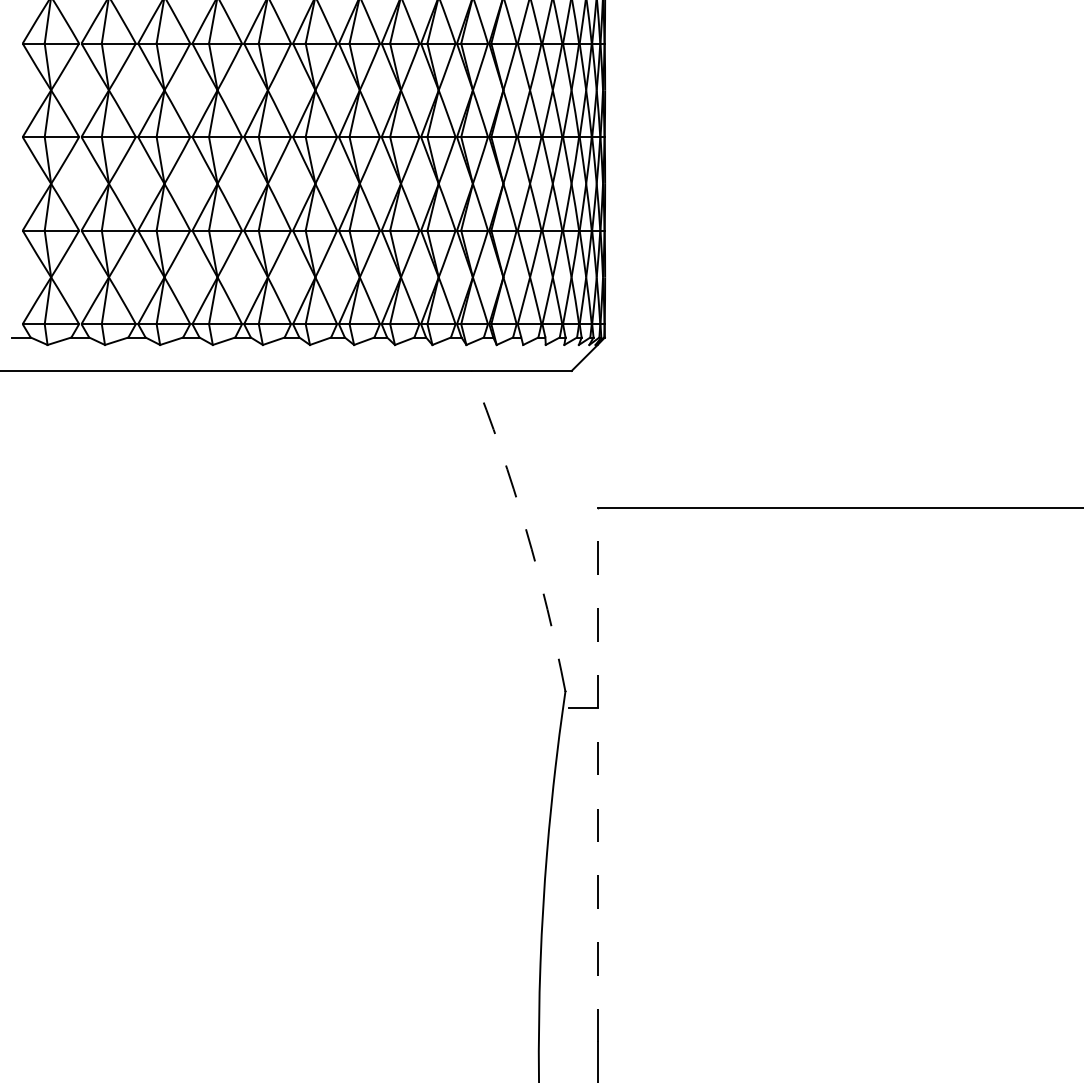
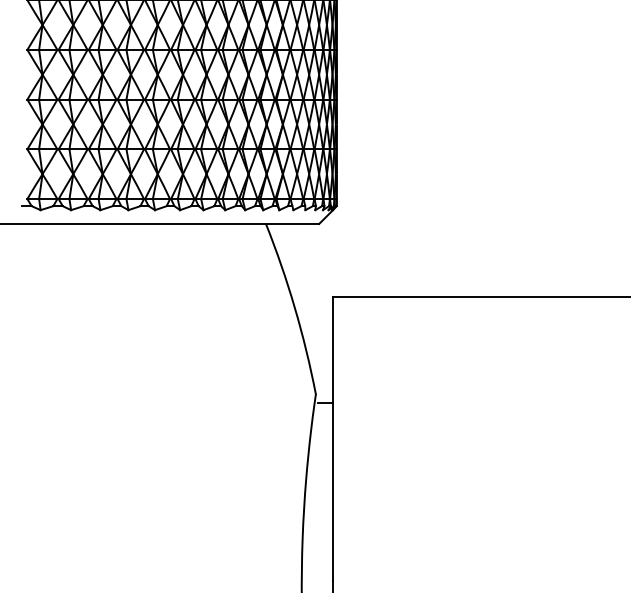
arc: (525, 528) -> (294, 307), dashed -> solid
line: (598, 774) -> (333, 438), dashed -> solid

